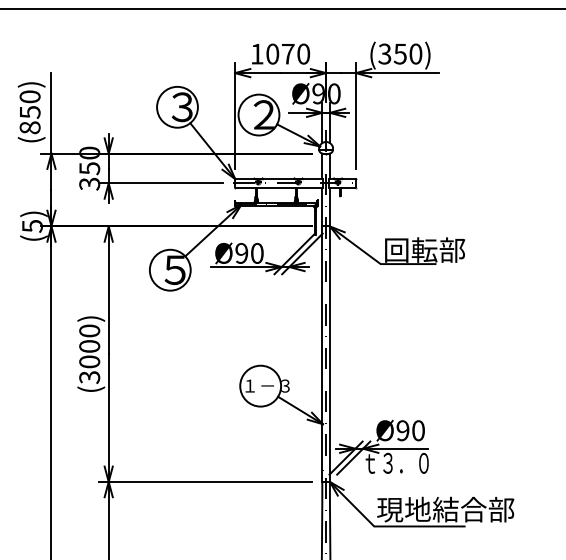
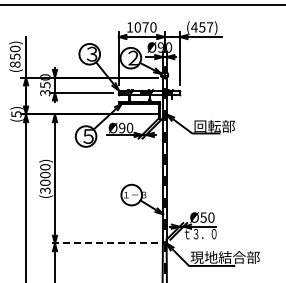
text: (400, 54) -> (202, 27), (350) -> (457)
text: (402, 430) -> (203, 217), Ø90 -> Ø50
line: (204, 481) -> (103, 243), solid -> dashed

